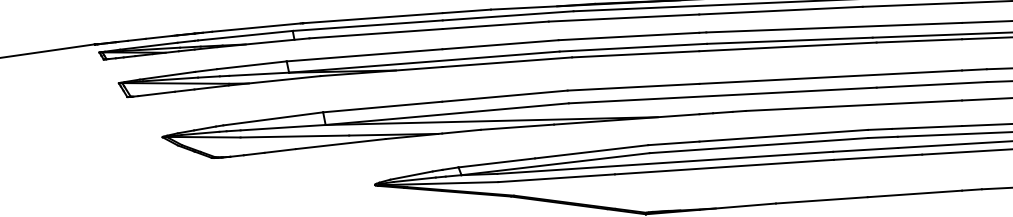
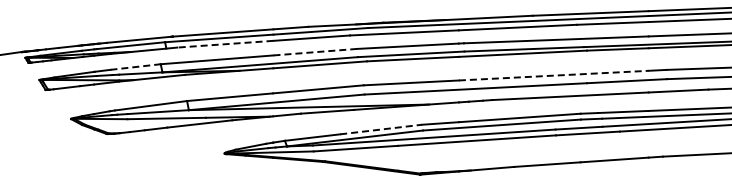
line: (374, 34) -> (224, 44), solid -> dashed
line: (499, 45) -> (314, 52), solid -> dashed
line: (253, 64) -> (136, 66), solid -> dashed
line: (831, 76) -> (554, 75), solid -> dashed
line: (592, 151) -> (381, 129), solid -> dashed

